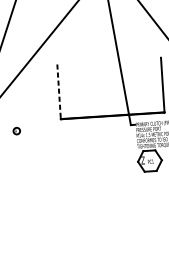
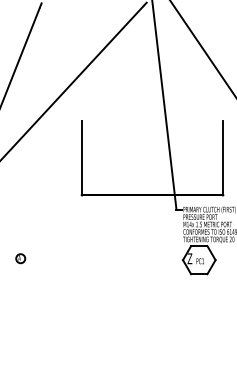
line: (58, 92) -> (81, 158), dashed -> solid
part: (16, 131) -> (20, 258), moved

